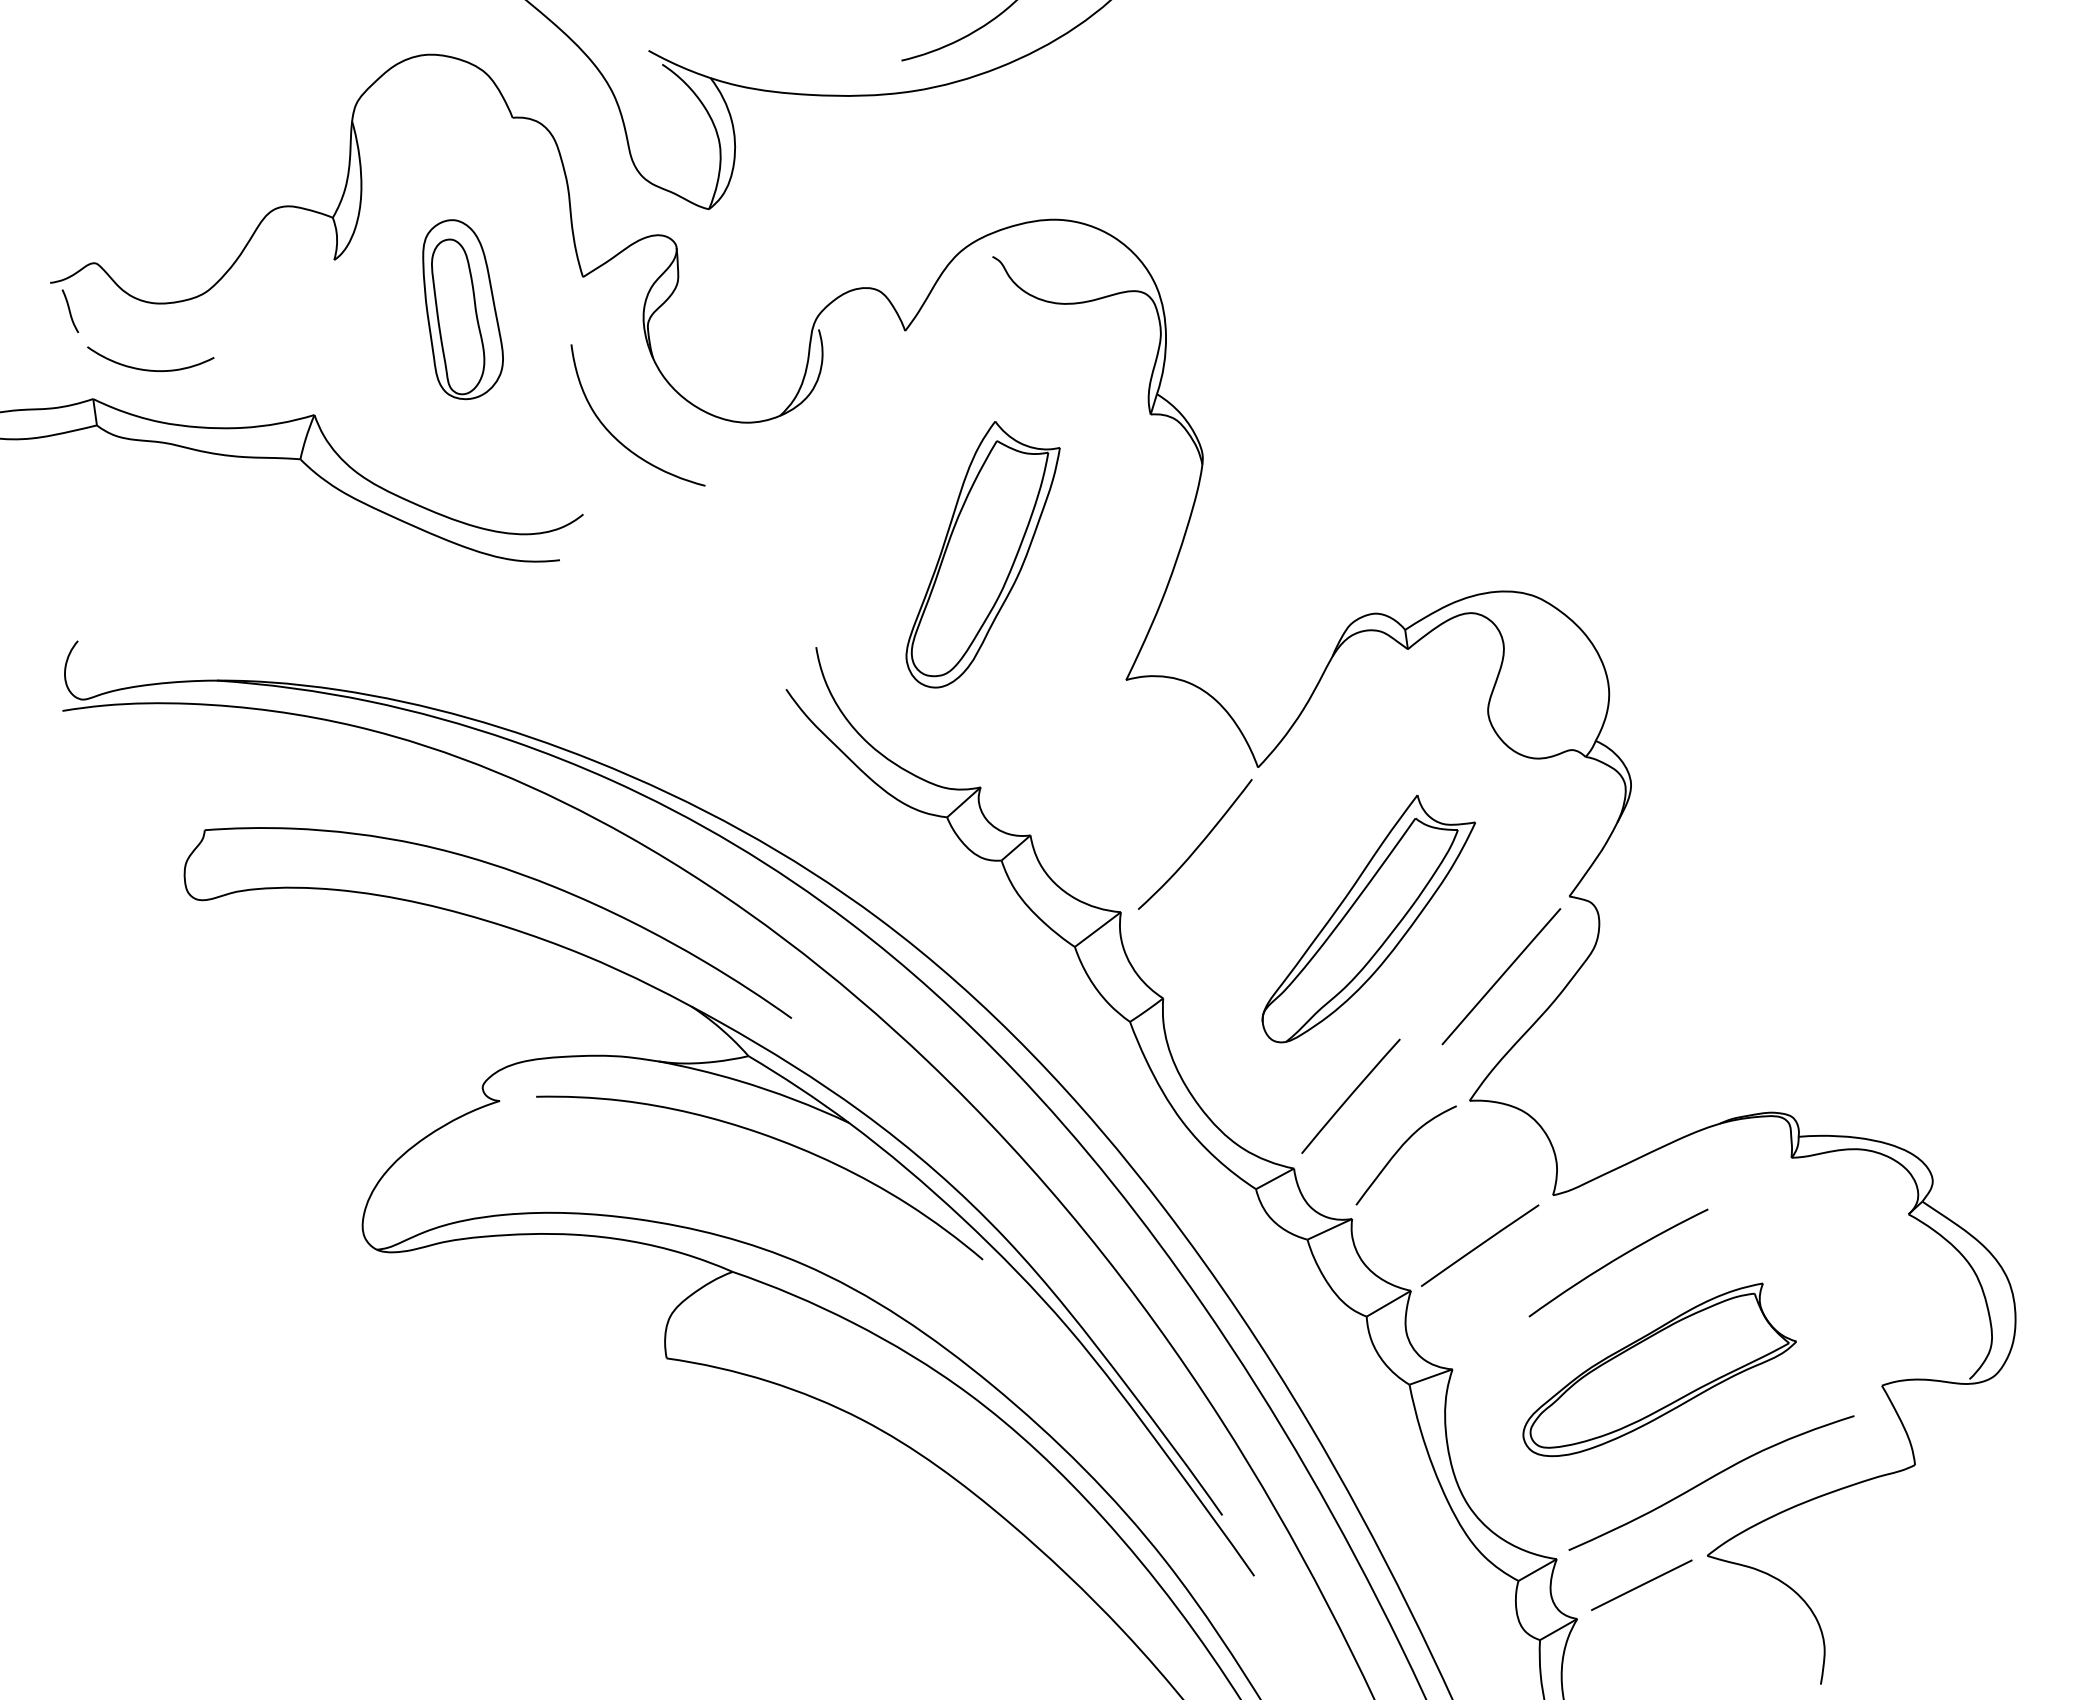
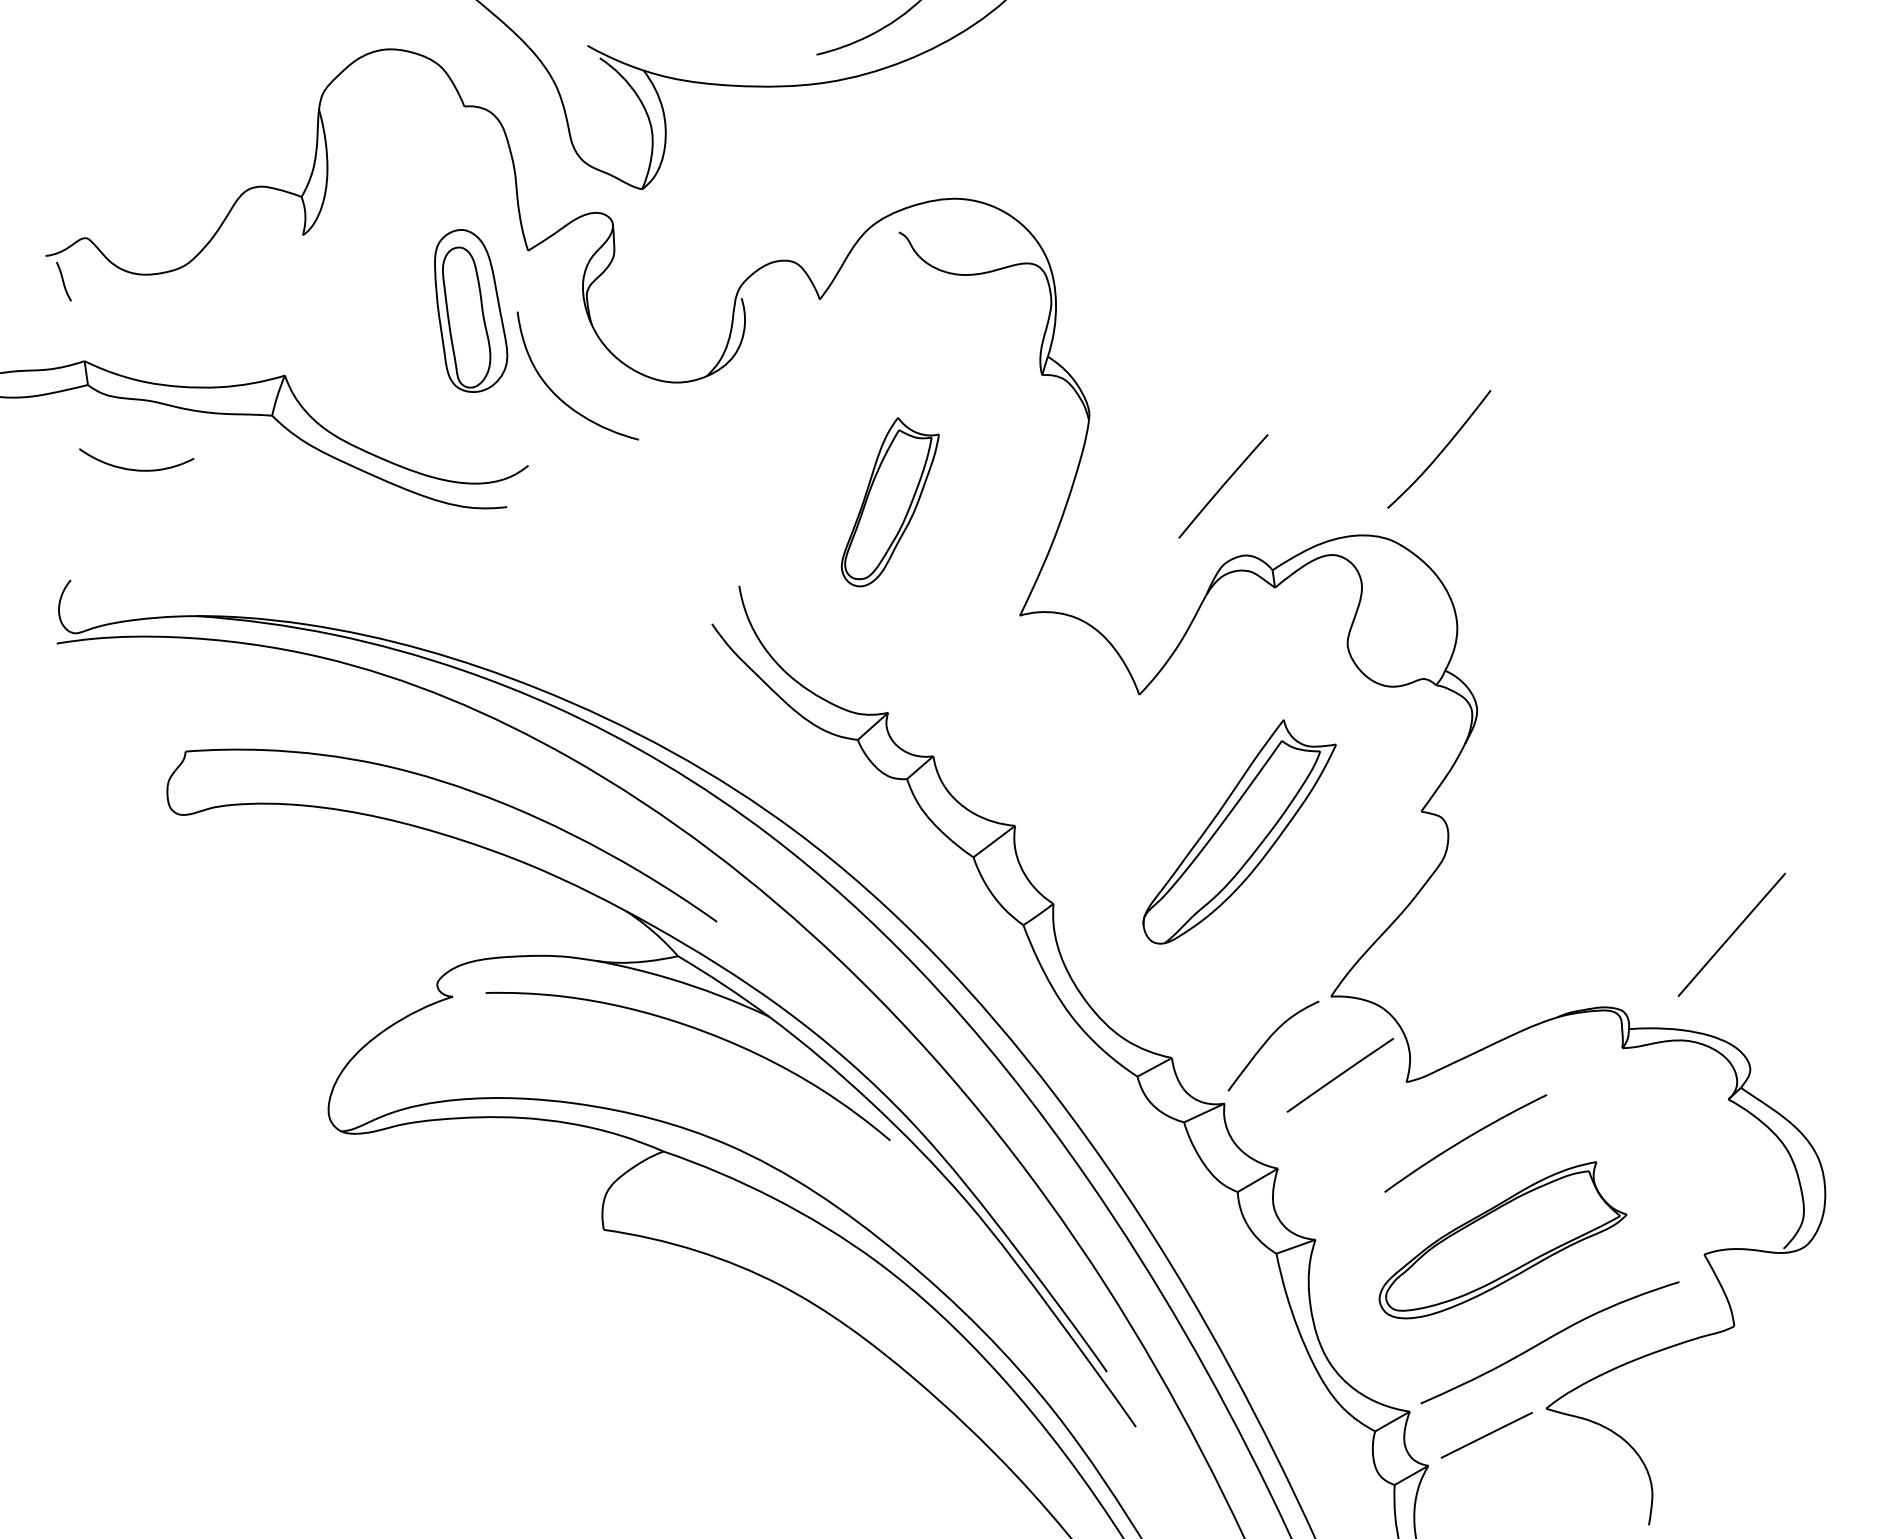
part: (462, 309) -> (470, 310), moved
curve: (150, 369) -> (136, 469), moved
part: (982, 554) -> (889, 501), size x0.7
curve: (1197, 846) -> (1441, 451), moved
line: (1501, 976) -> (1731, 934), moved
curve: (1350, 1095) -> (1223, 485), moved
line: (1479, 1245) -> (1339, 1075), moved

